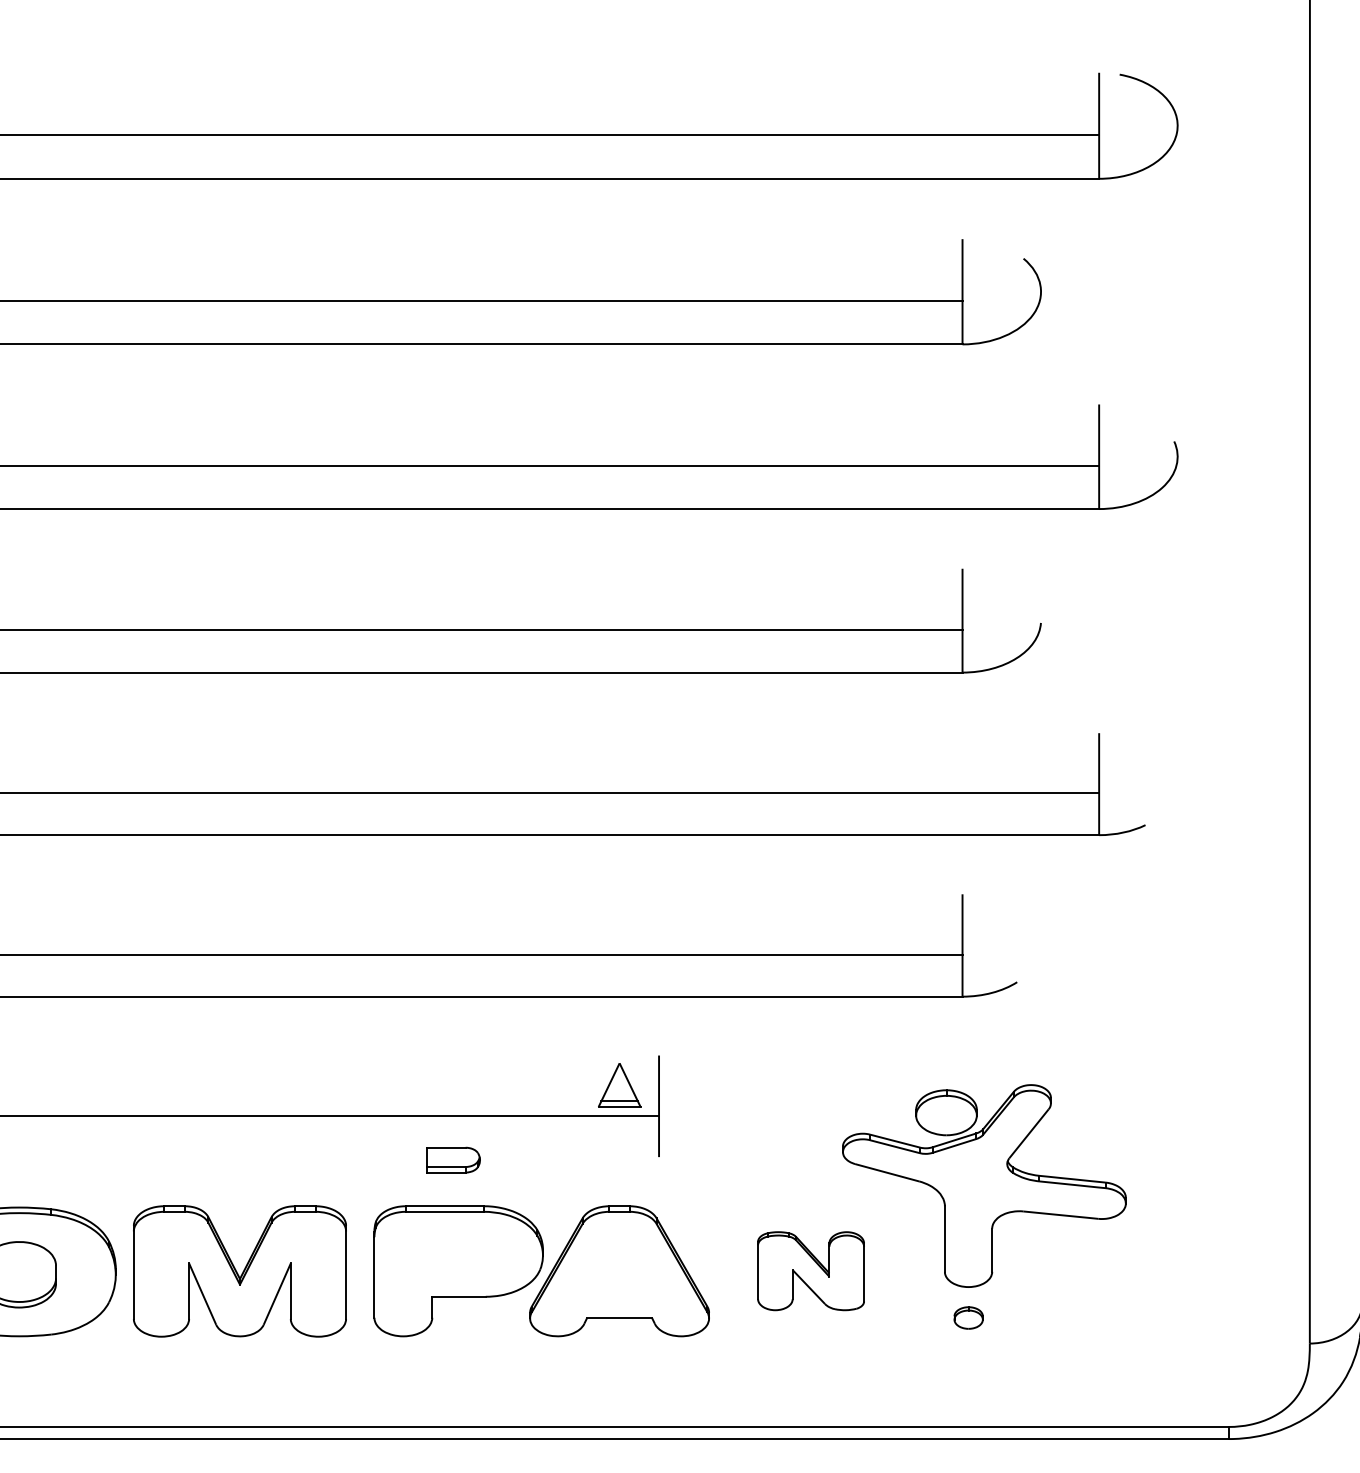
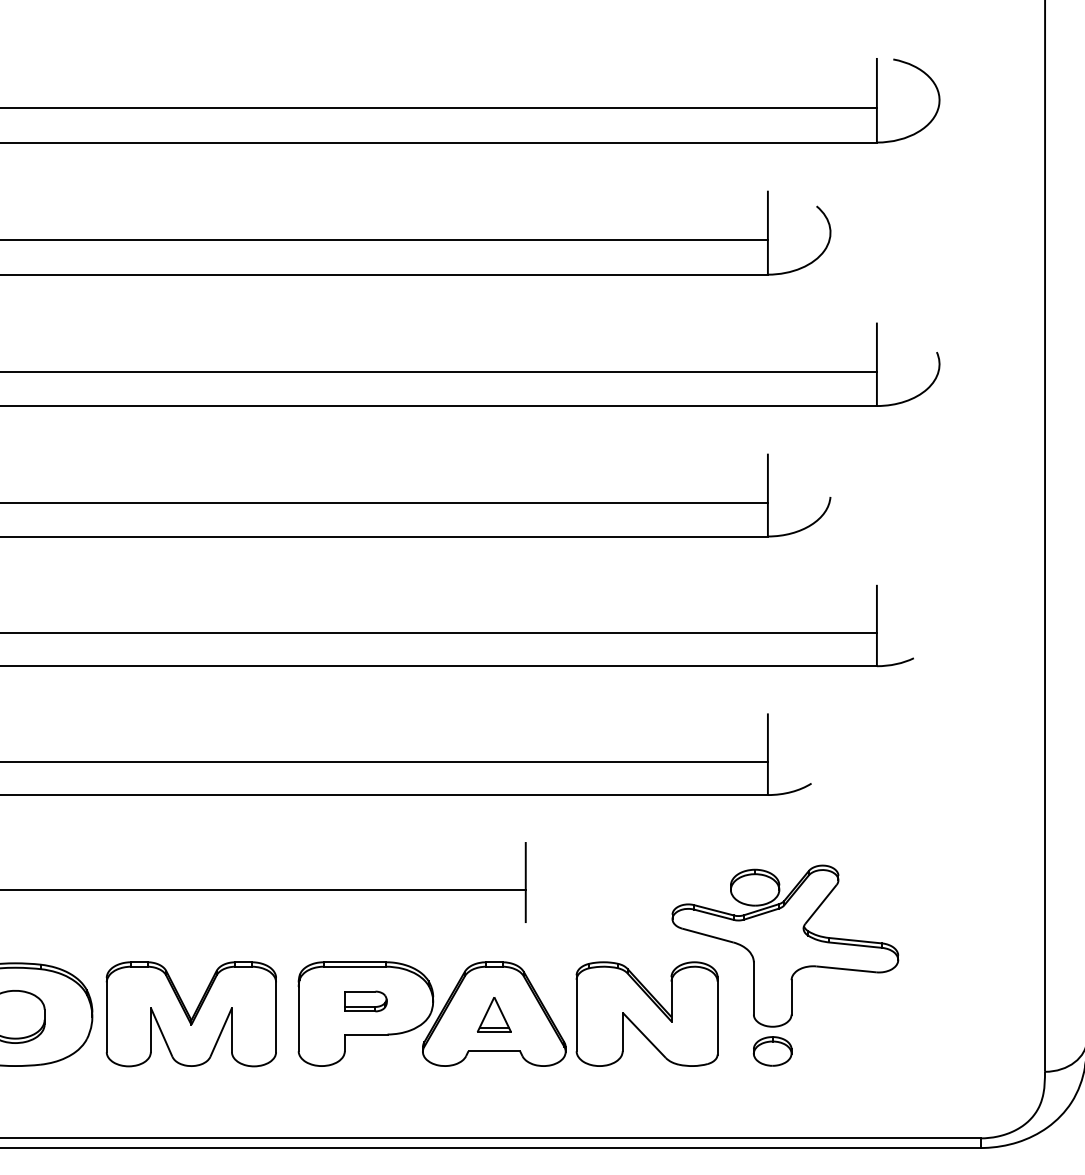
part: (619, 1084) -> (494, 1014), moved
part: (453, 1160) -> (365, 1001), moved
part: (810, 1270) -> (646, 1013), size x1.67
part: (968, 1318) -> (772, 1051), size x1.67

